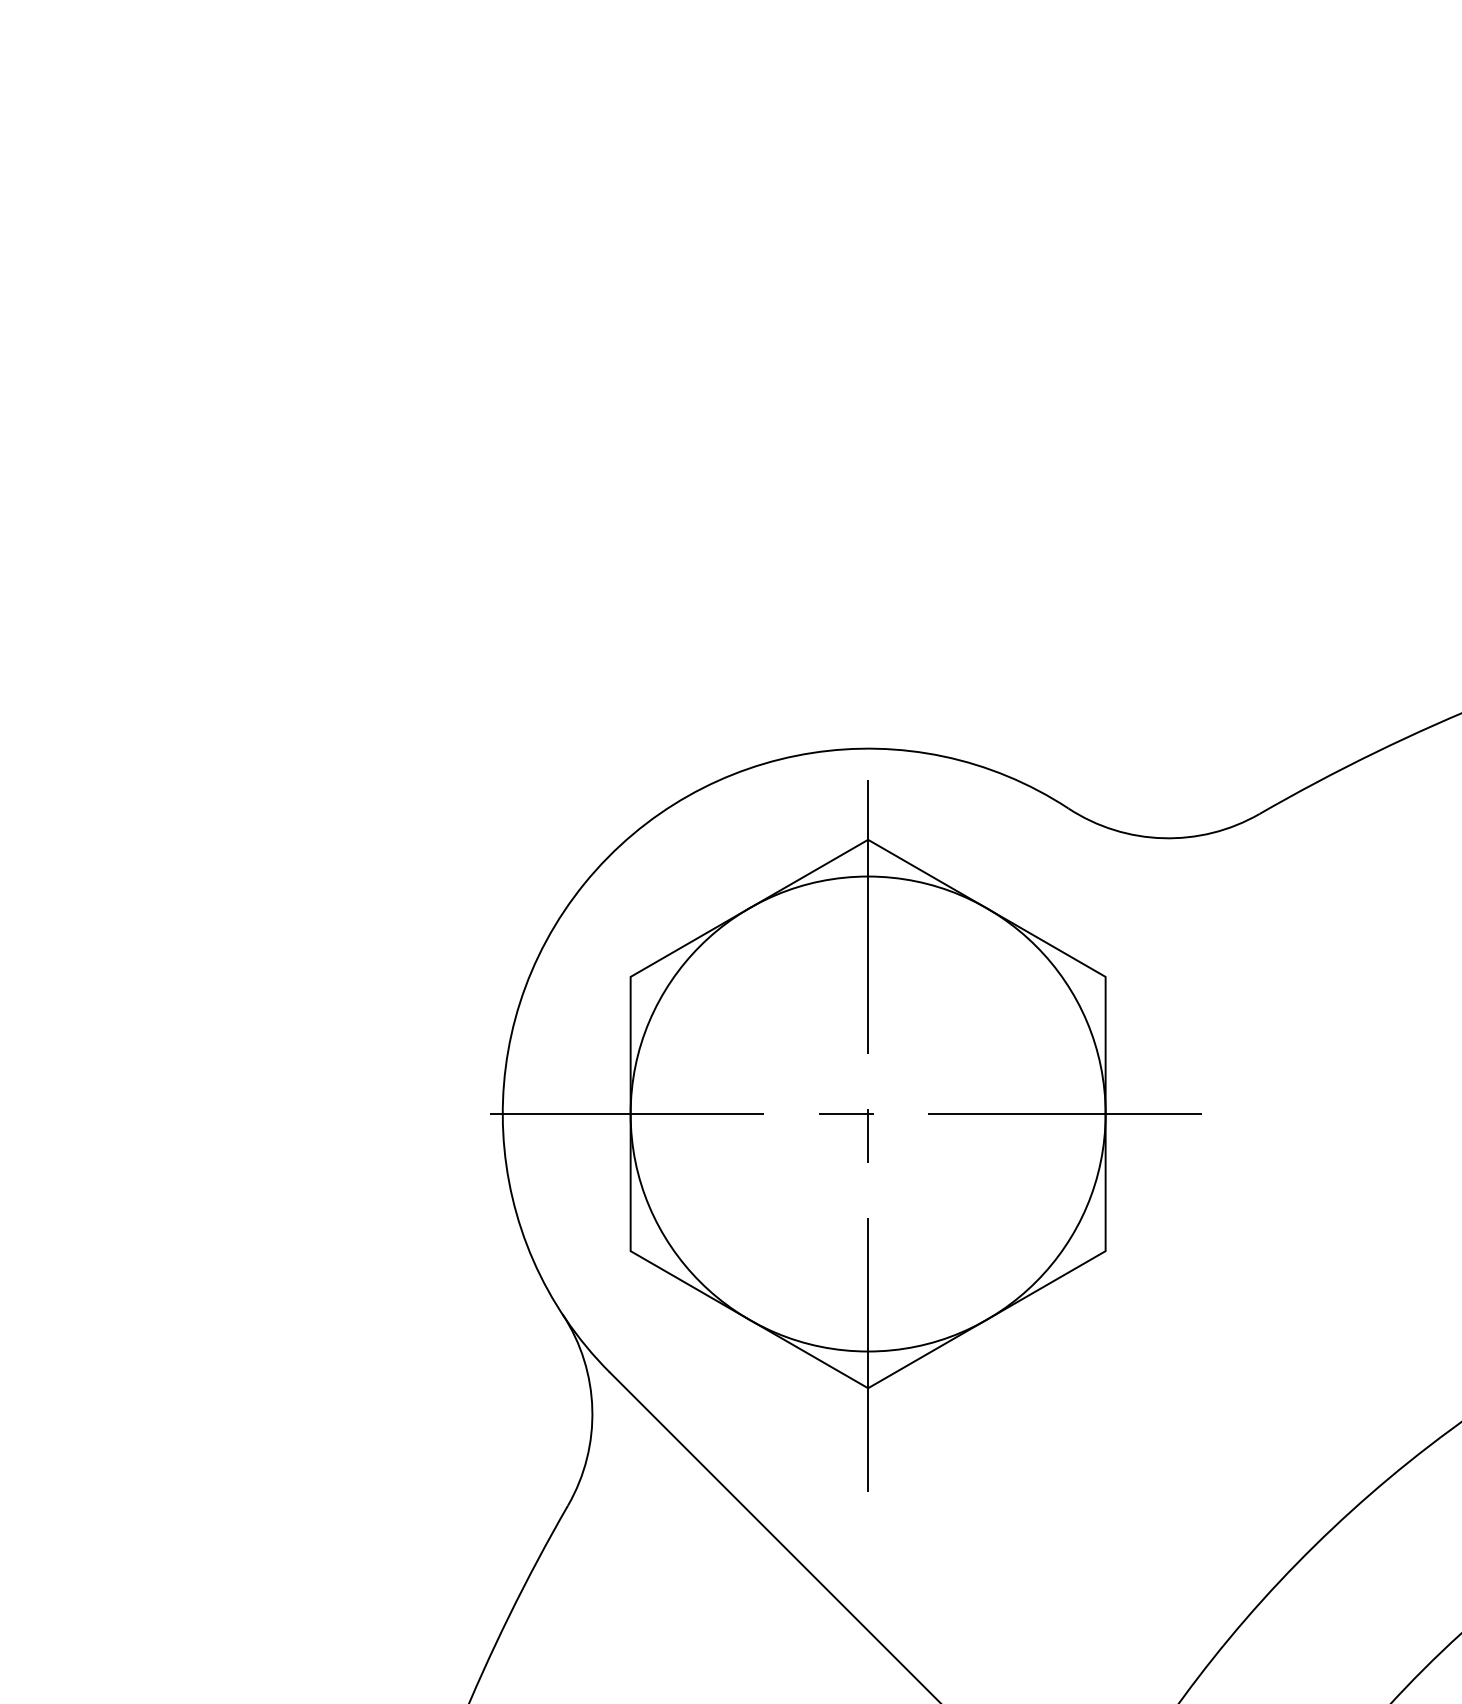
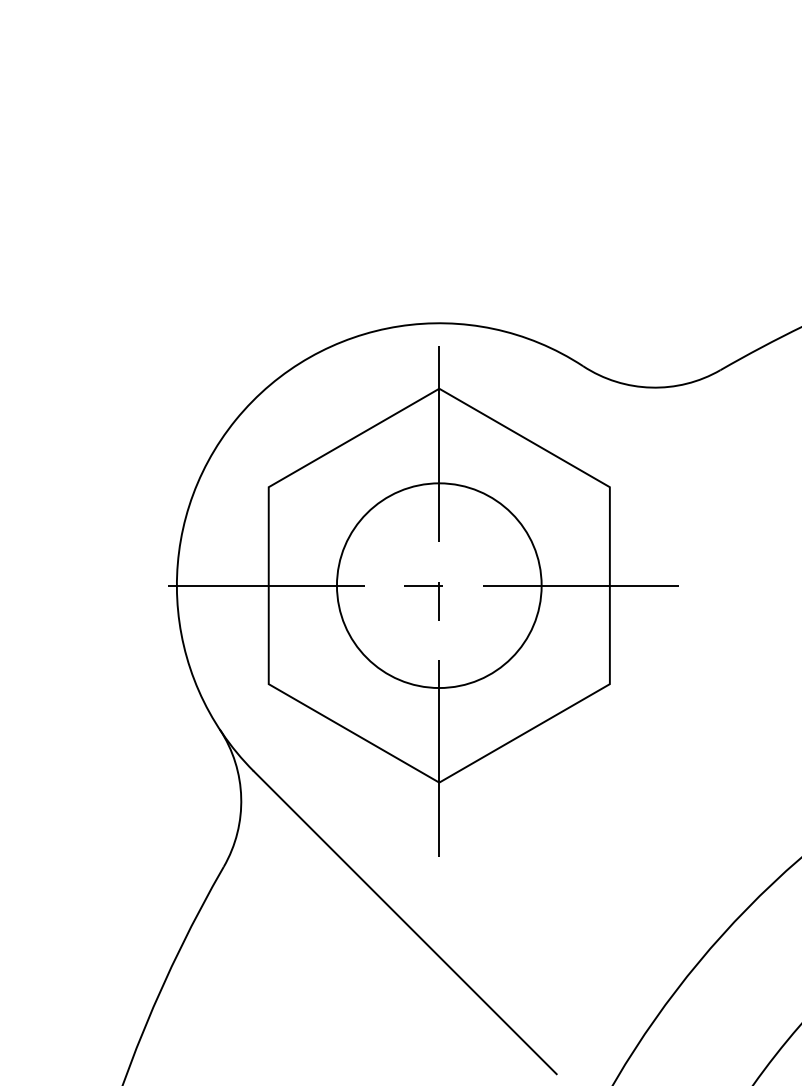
circle: (867, 1113) -> (438, 585), size x0.6

